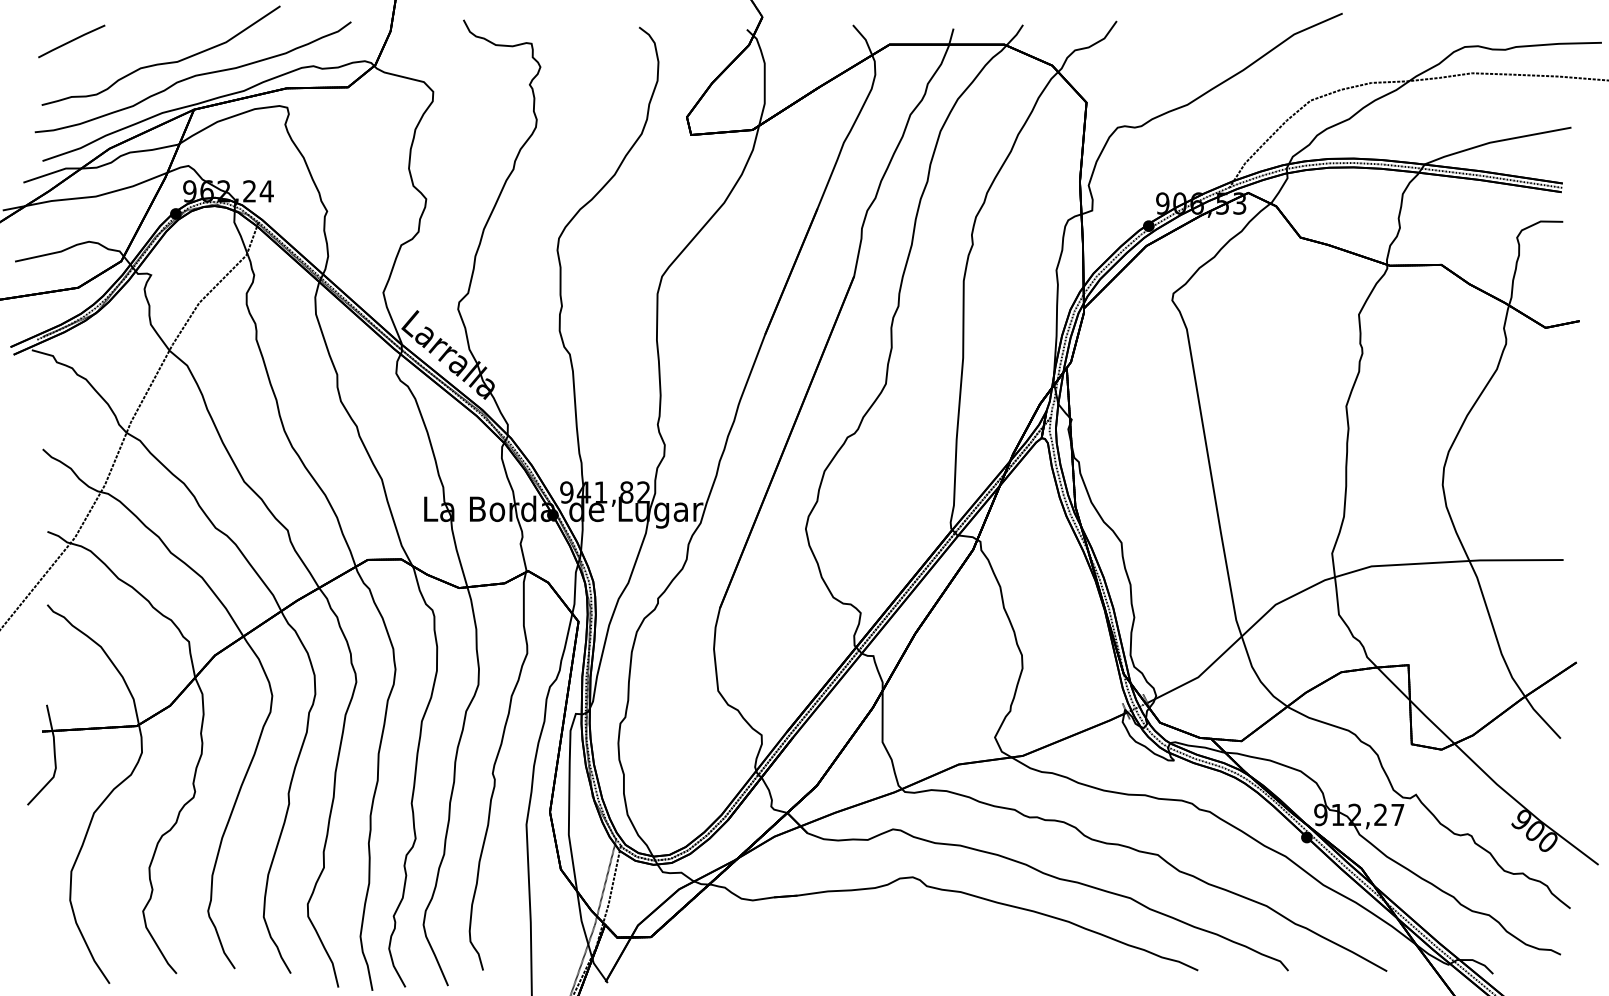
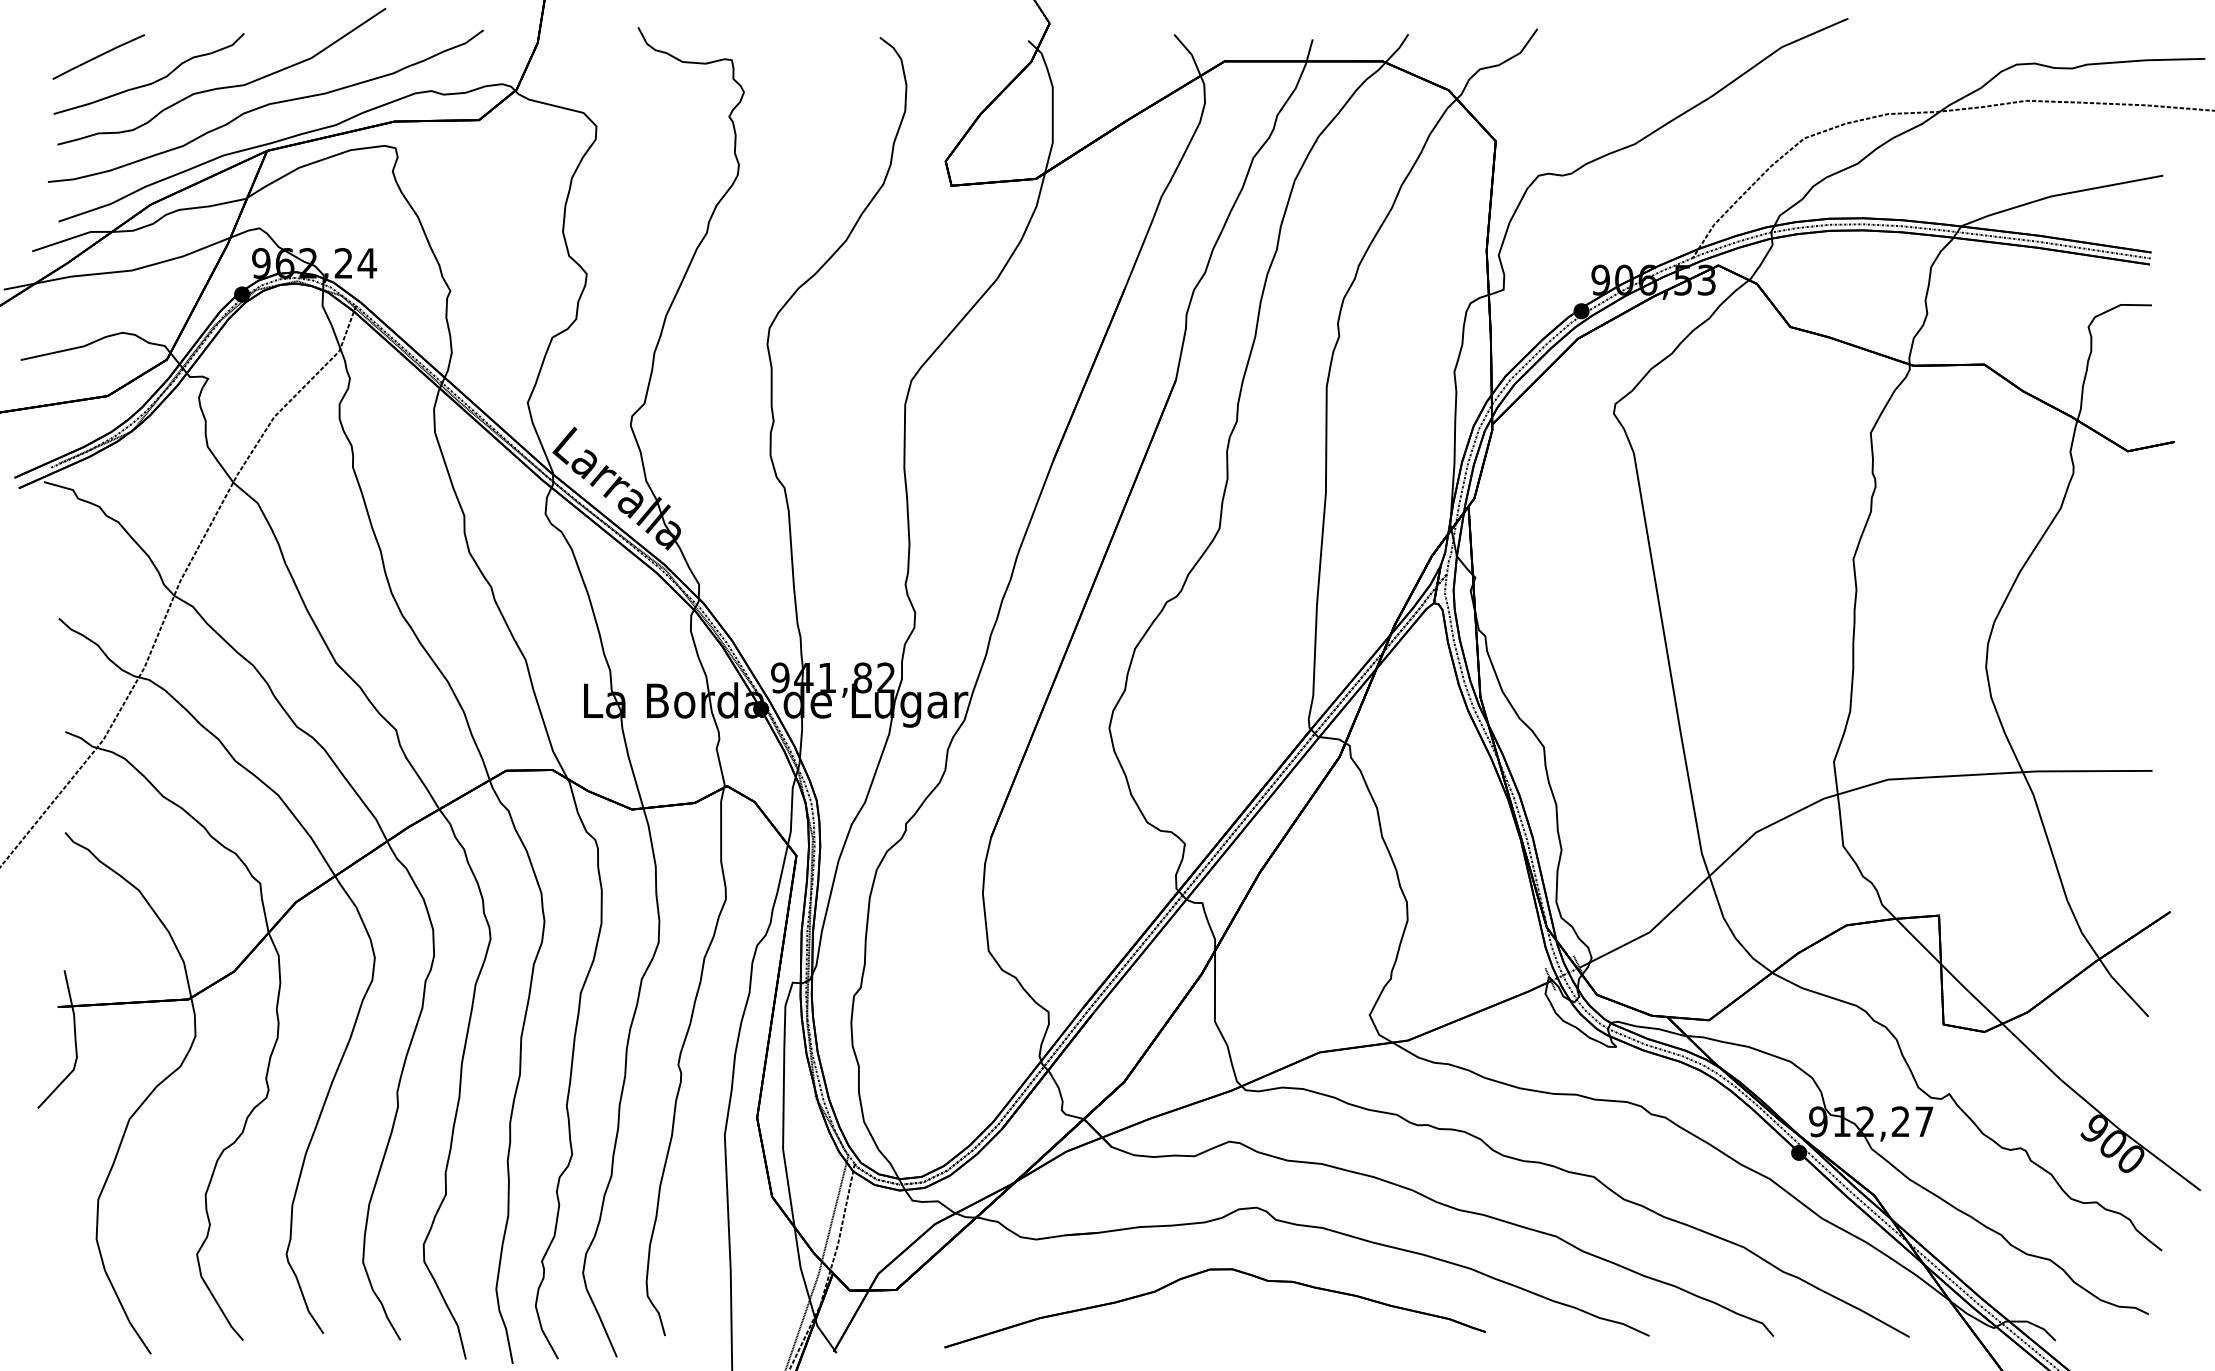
curve: (111, 59) -> (153, 81), added
part: (872, 925) -> (1201, 1273), added

